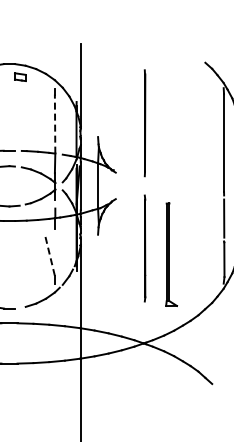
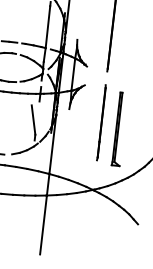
line: (55, 124) -> (48, 27), dashed -> solid
line: (50, 255) -> (33, 119), dashed -> solid

